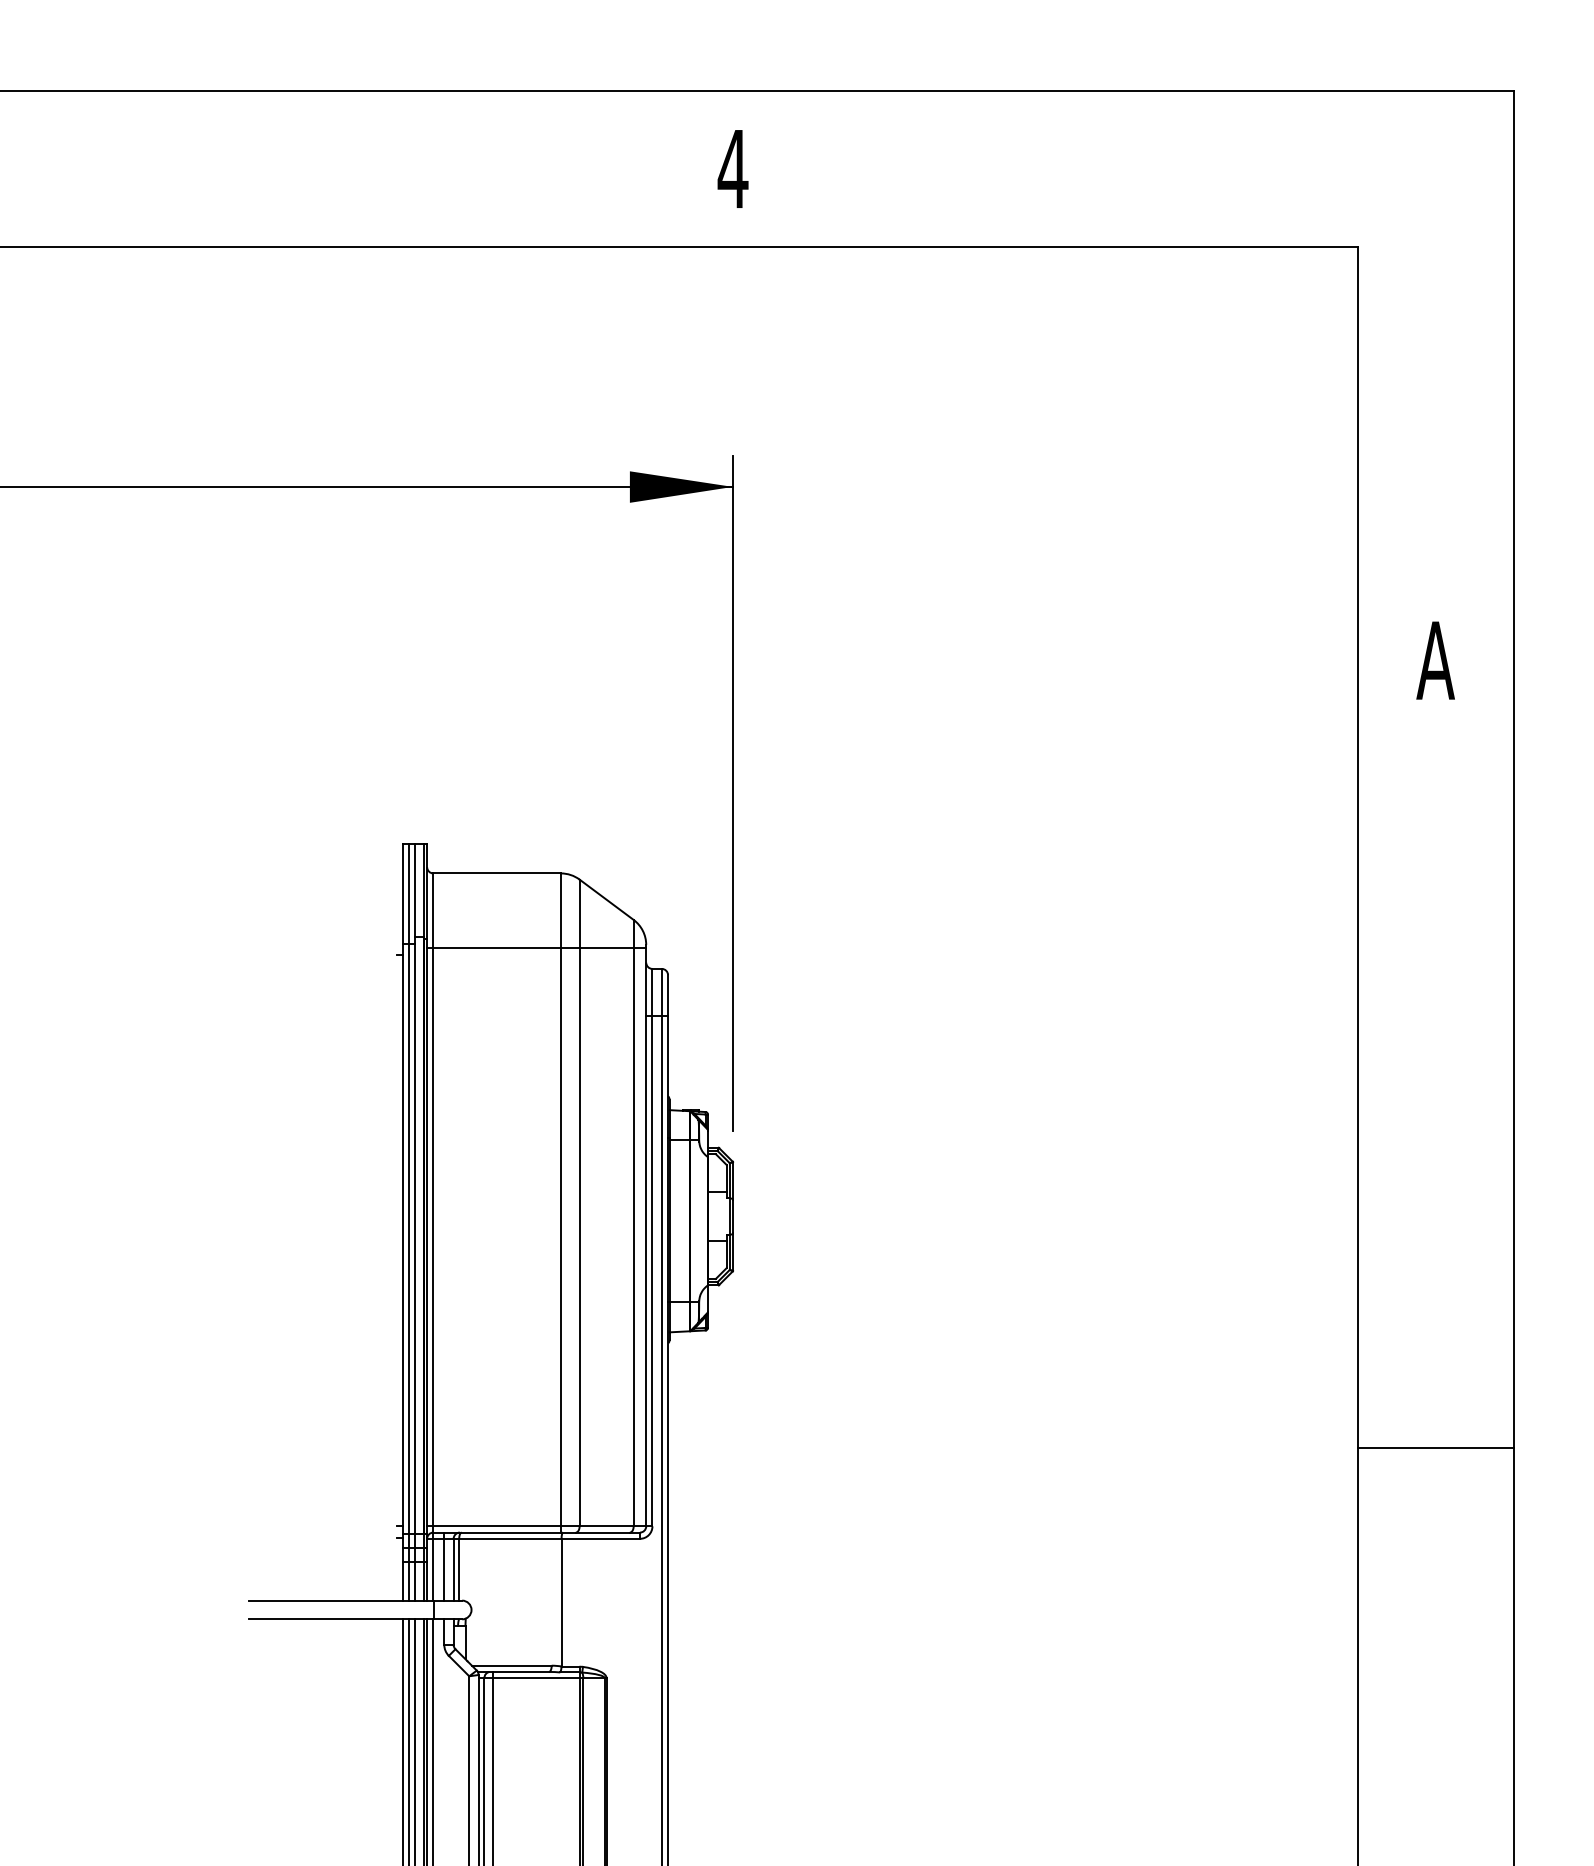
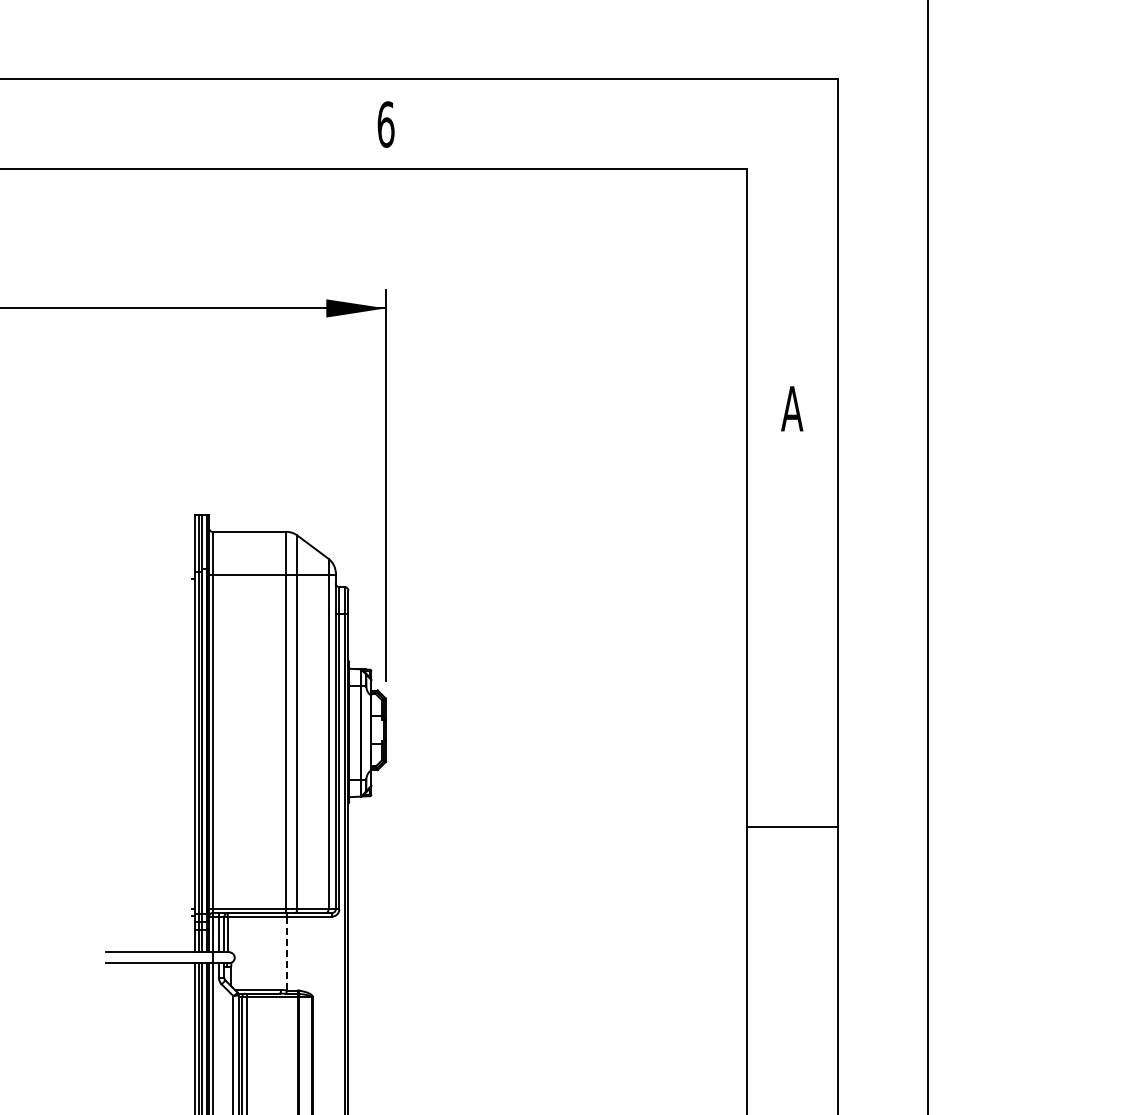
text: (732, 168) -> (385, 124), 4 -> 6
line: (1436, 1448) -> (792, 827), moved
line: (561, 1602) -> (286, 953), solid -> dashed

